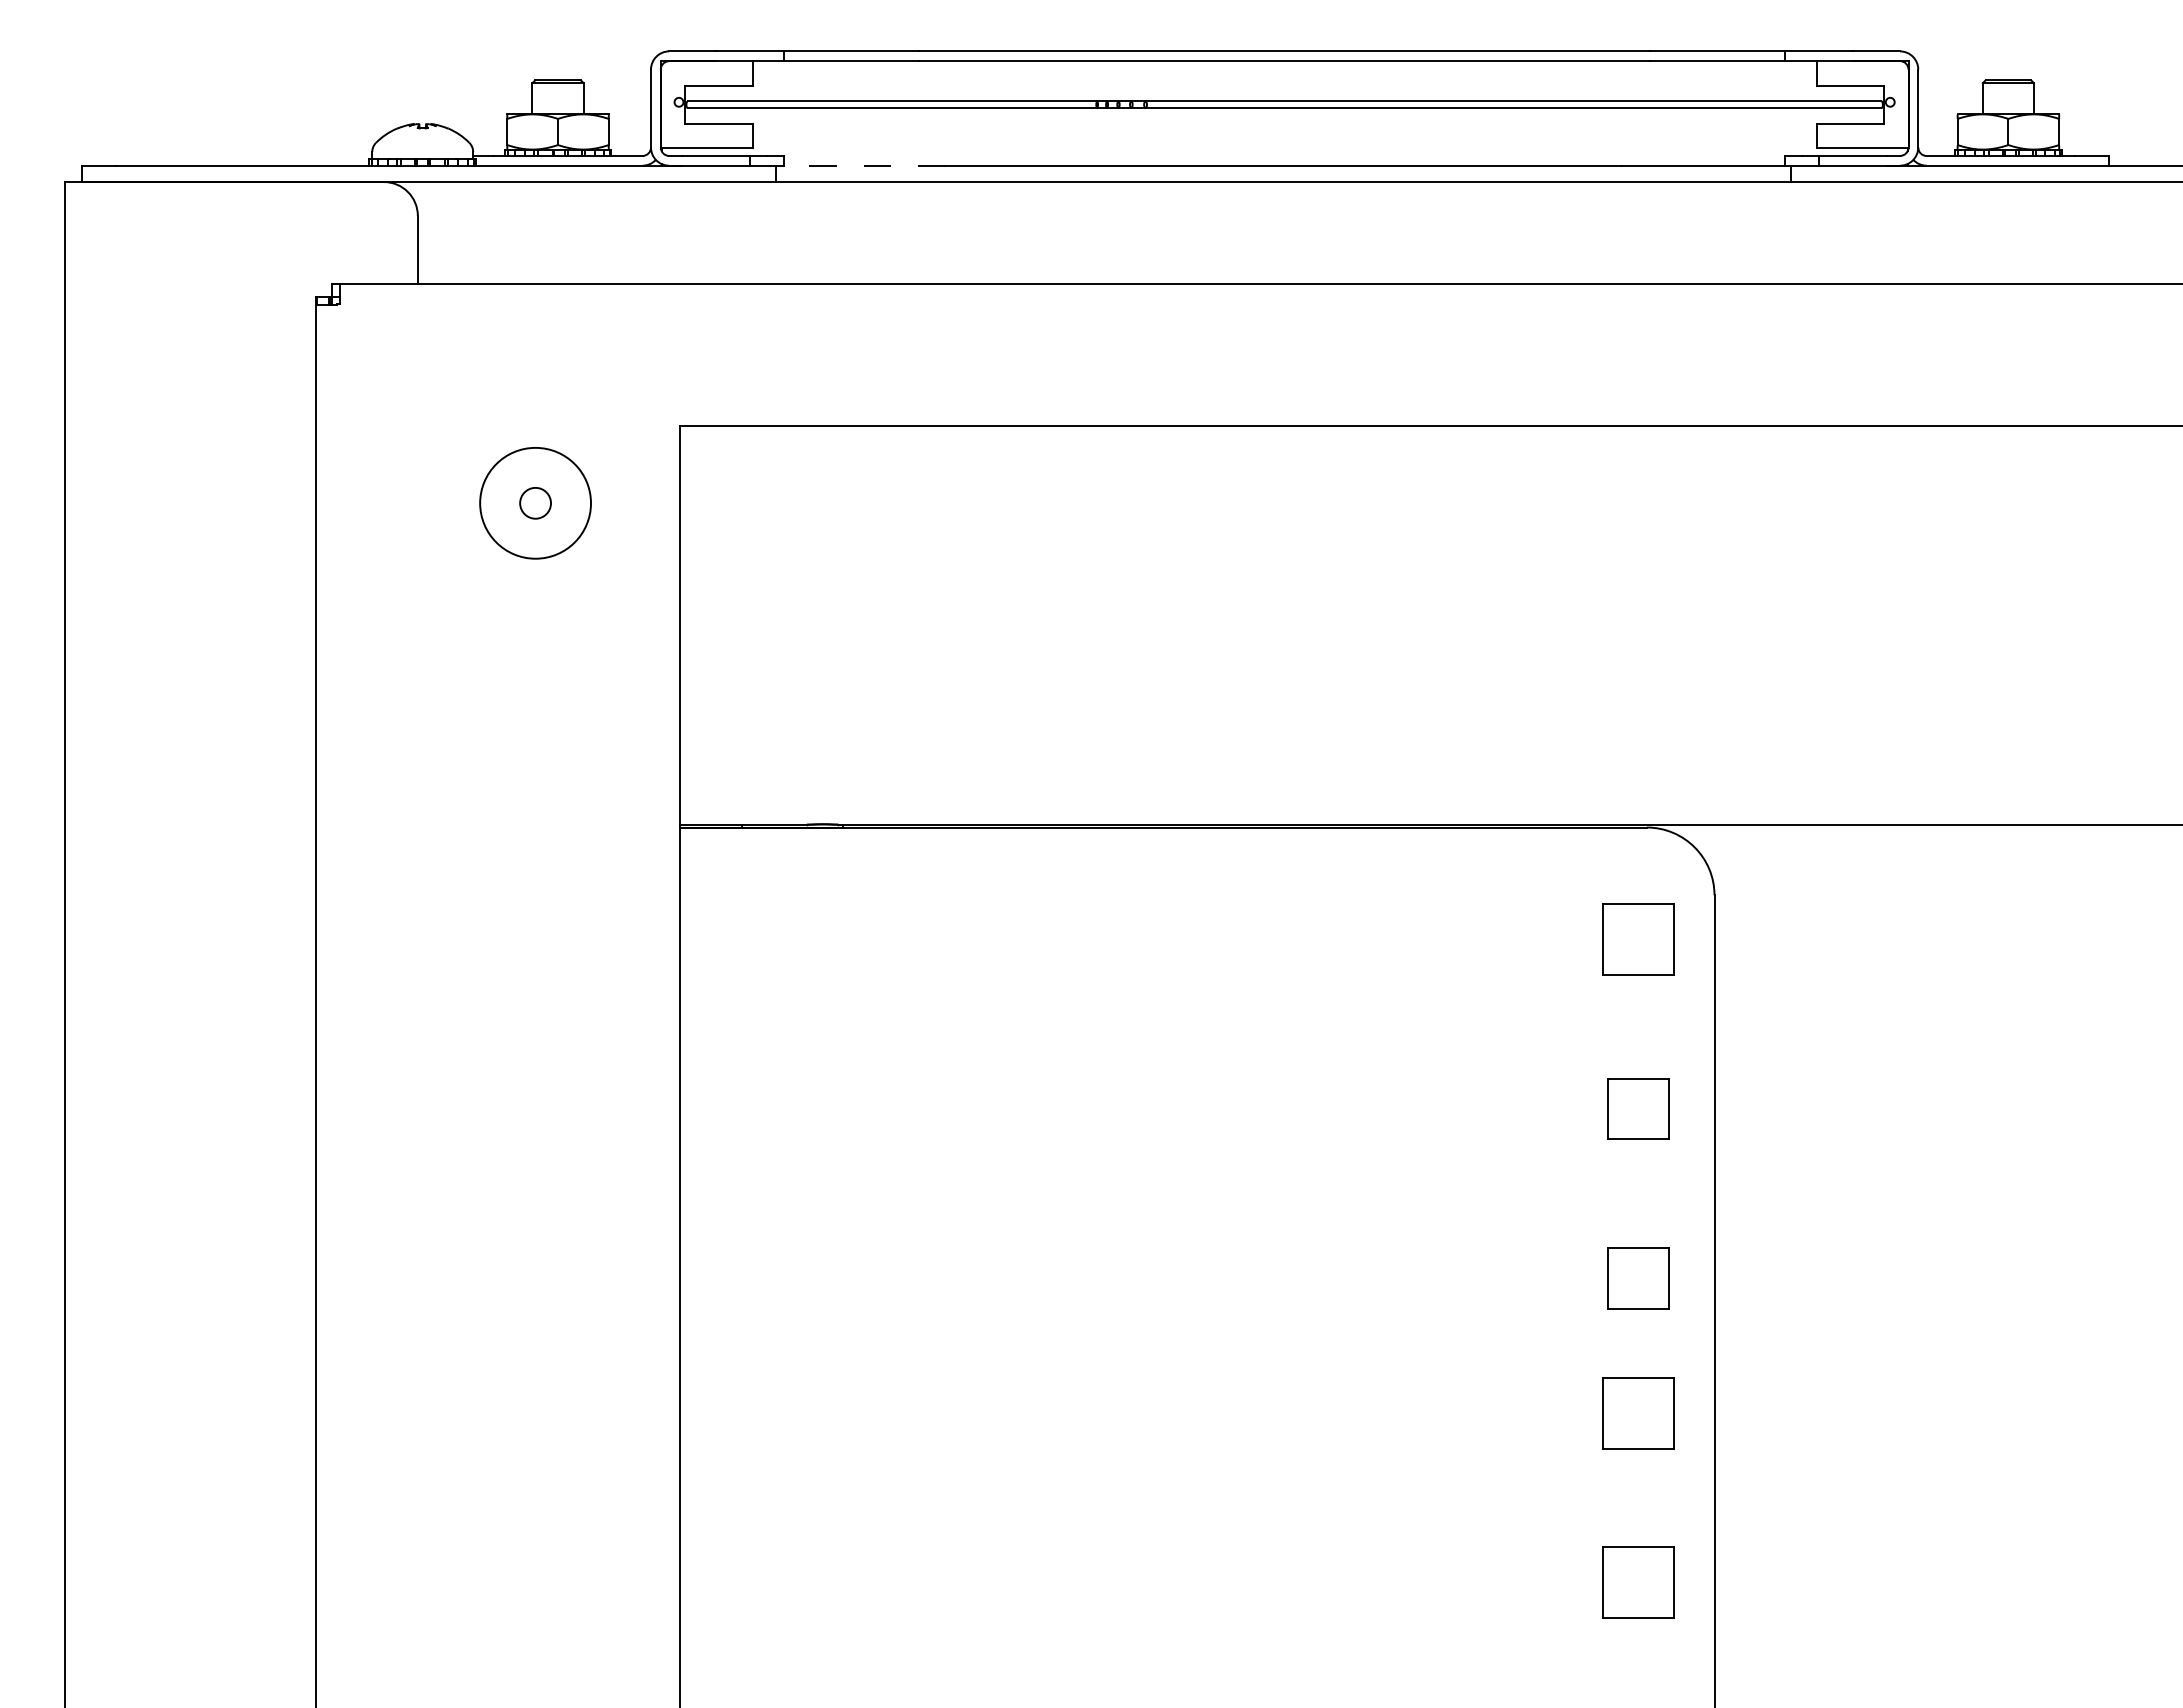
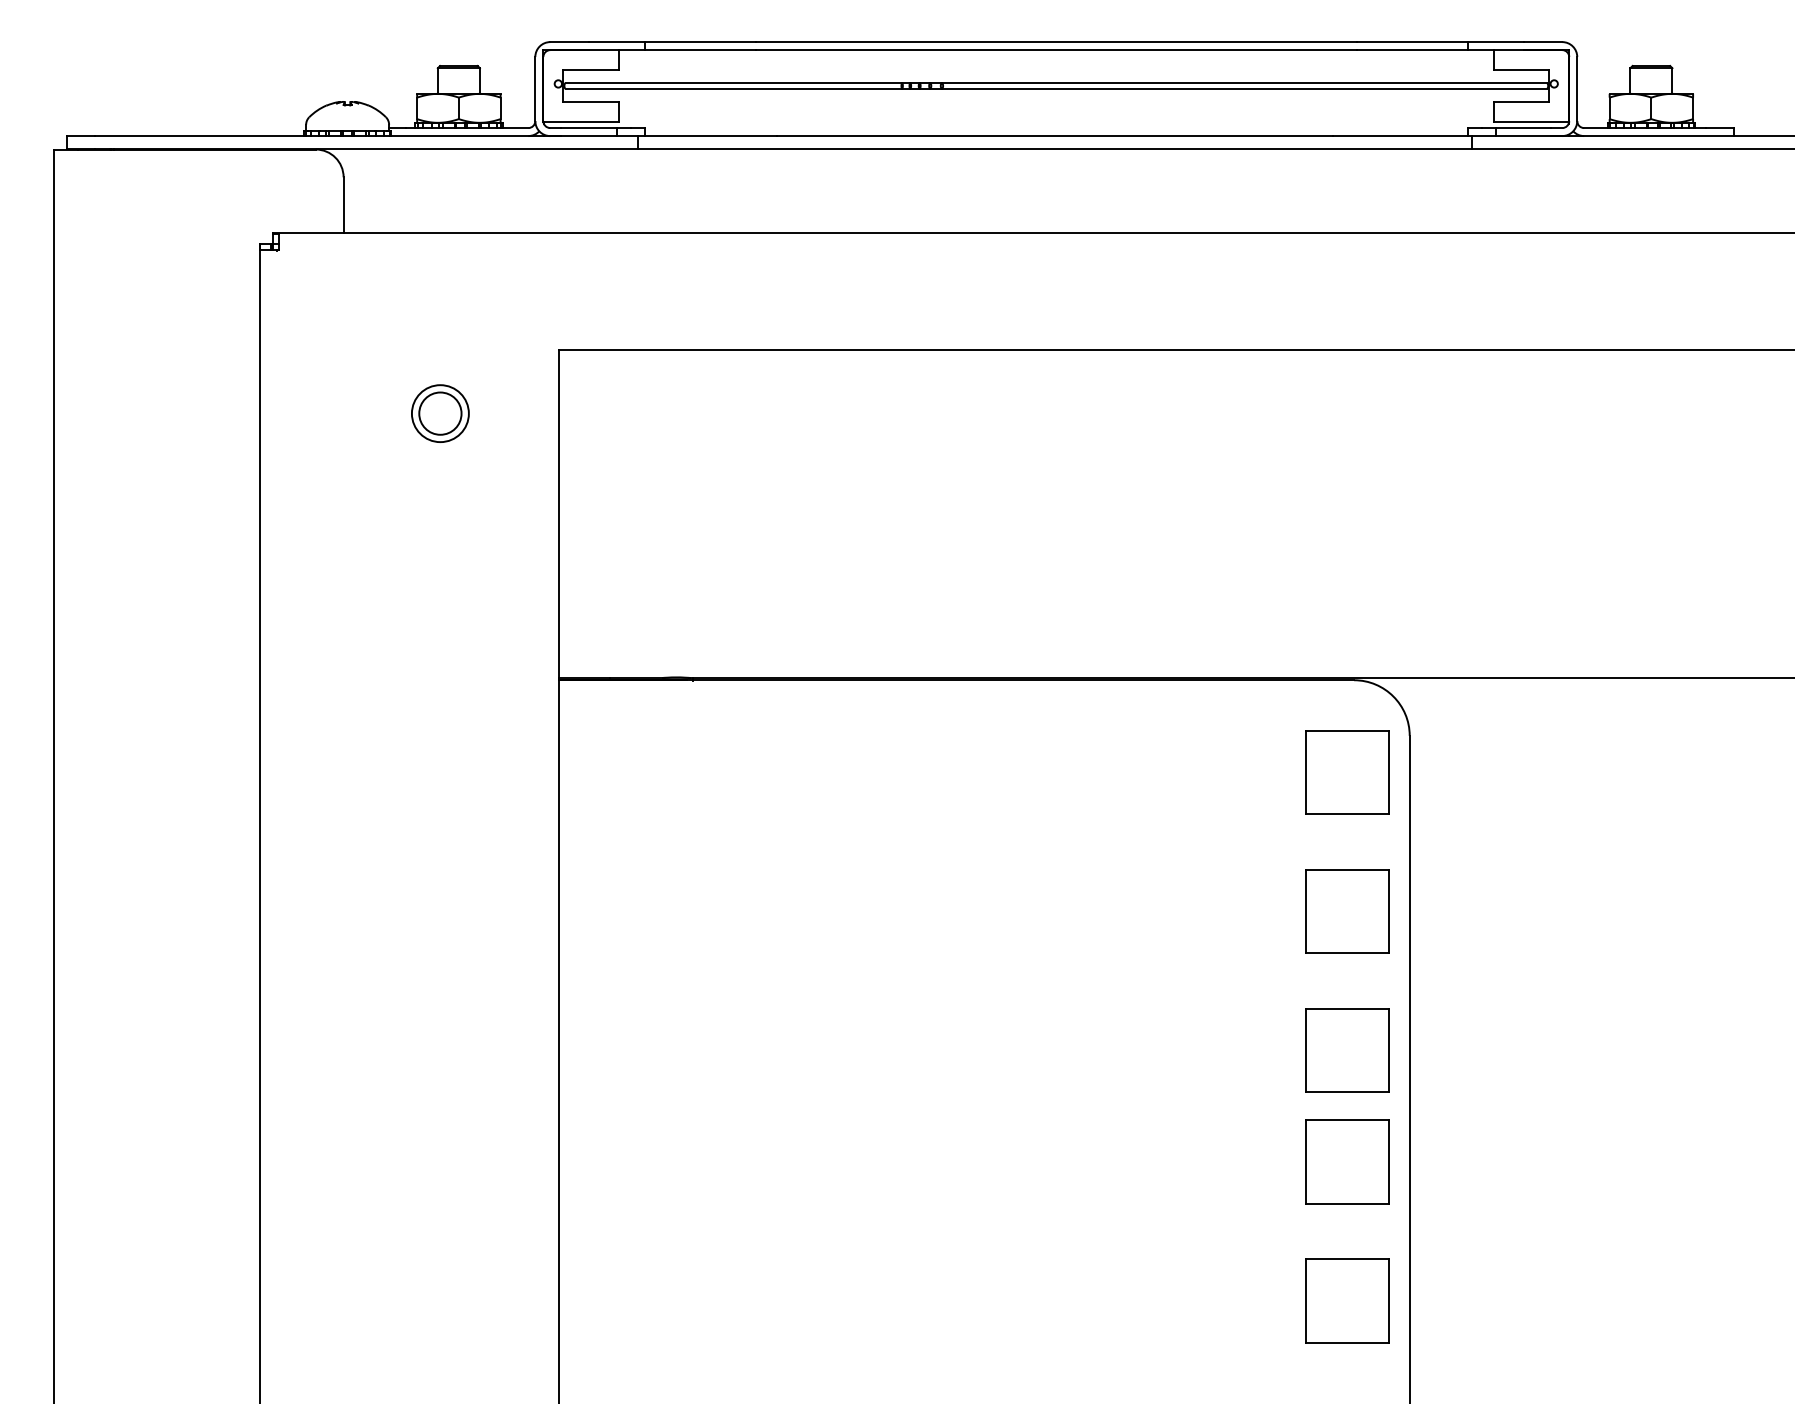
line: (863, 165) -> (710, 135), dashed -> solid
circle: (535, 502) -> (440, 412), size x0.62
circle: (535, 503) -> (440, 413), size x1.67
part: (1638, 939) -> (1347, 772), size x1.43
part: (1638, 1108) -> (1347, 911), size x1.67
part: (1638, 1277) -> (1347, 1050), size x1.67
part: (1638, 1413) -> (1347, 1162), size x1.43
part: (1638, 1582) -> (1347, 1300), size x1.43

